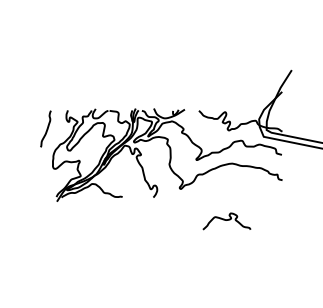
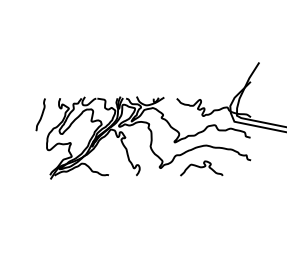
curve: (226, 220) -> (201, 167), moved

